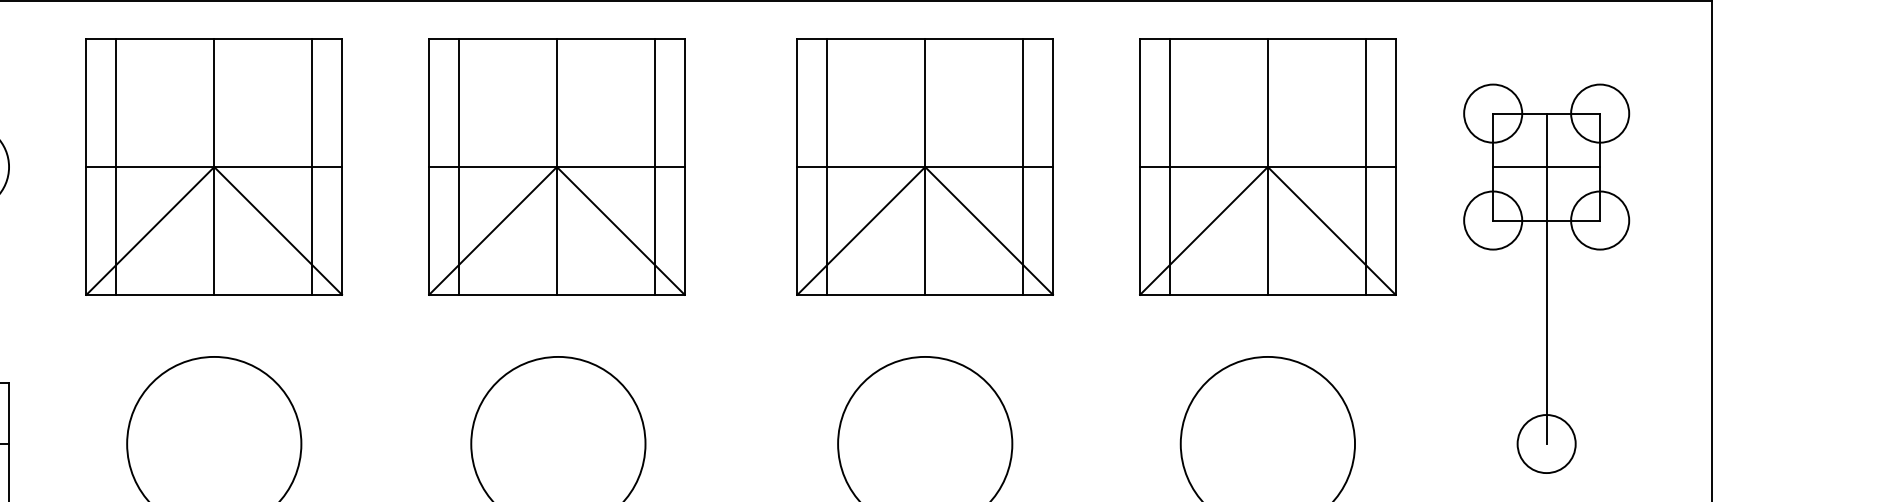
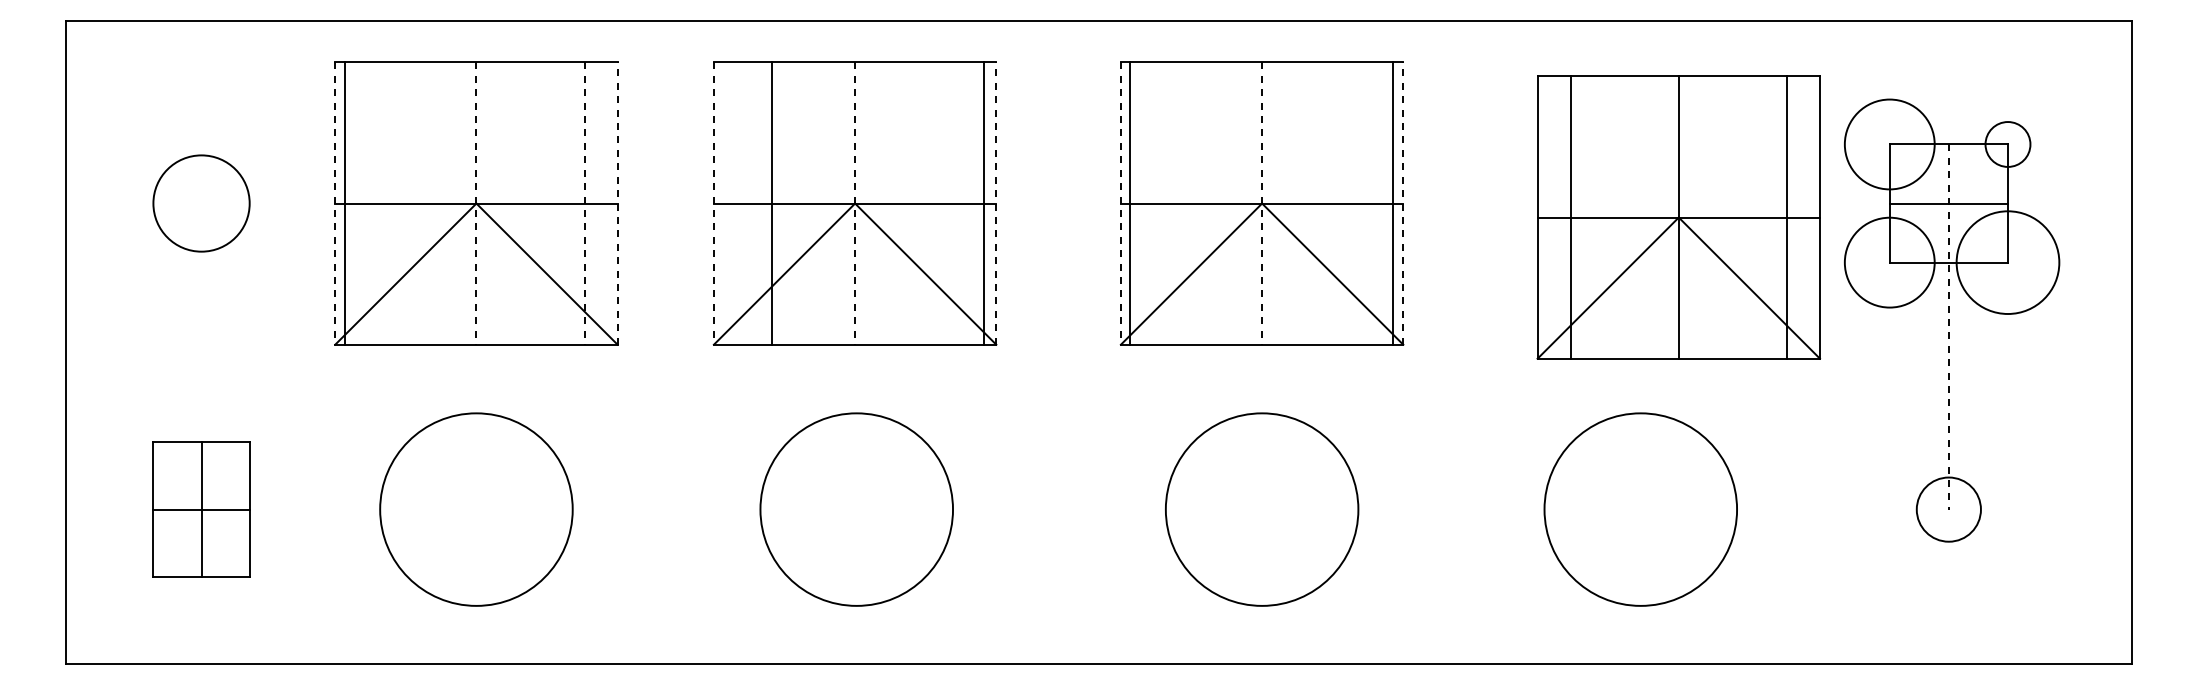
circle: (1492, 113) -> (1889, 144), size x1.4
circle: (1599, 113) -> (2007, 144), size x0.7
line: (86, 167) -> (335, 204), solid -> dashed
line: (116, 167) -> (345, 203), moved
line: (214, 167) -> (476, 204), solid -> dashed
line: (312, 167) -> (584, 204), solid -> dashed
line: (341, 167) -> (617, 203), solid -> dashed
line: (428, 167) -> (713, 204), solid -> dashed
line: (458, 167) -> (771, 203), moved
line: (557, 167) -> (855, 204), solid -> dashed
line: (655, 167) -> (984, 203), moved
line: (684, 167) -> (996, 203), solid -> dashed
line: (797, 167) -> (1120, 204), solid -> dashed
line: (826, 167) -> (1129, 203), moved
line: (925, 167) -> (1262, 204), solid -> dashed
line: (1023, 167) -> (1393, 203), moved
line: (1053, 167) -> (1403, 203), solid -> dashed
part: (1267, 167) -> (1678, 217), moved
circle: (1492, 220) -> (1889, 262), size x1.4
circle: (1599, 220) -> (2007, 262), size x1.6
line: (1546, 279) -> (1948, 327), solid -> dashed

